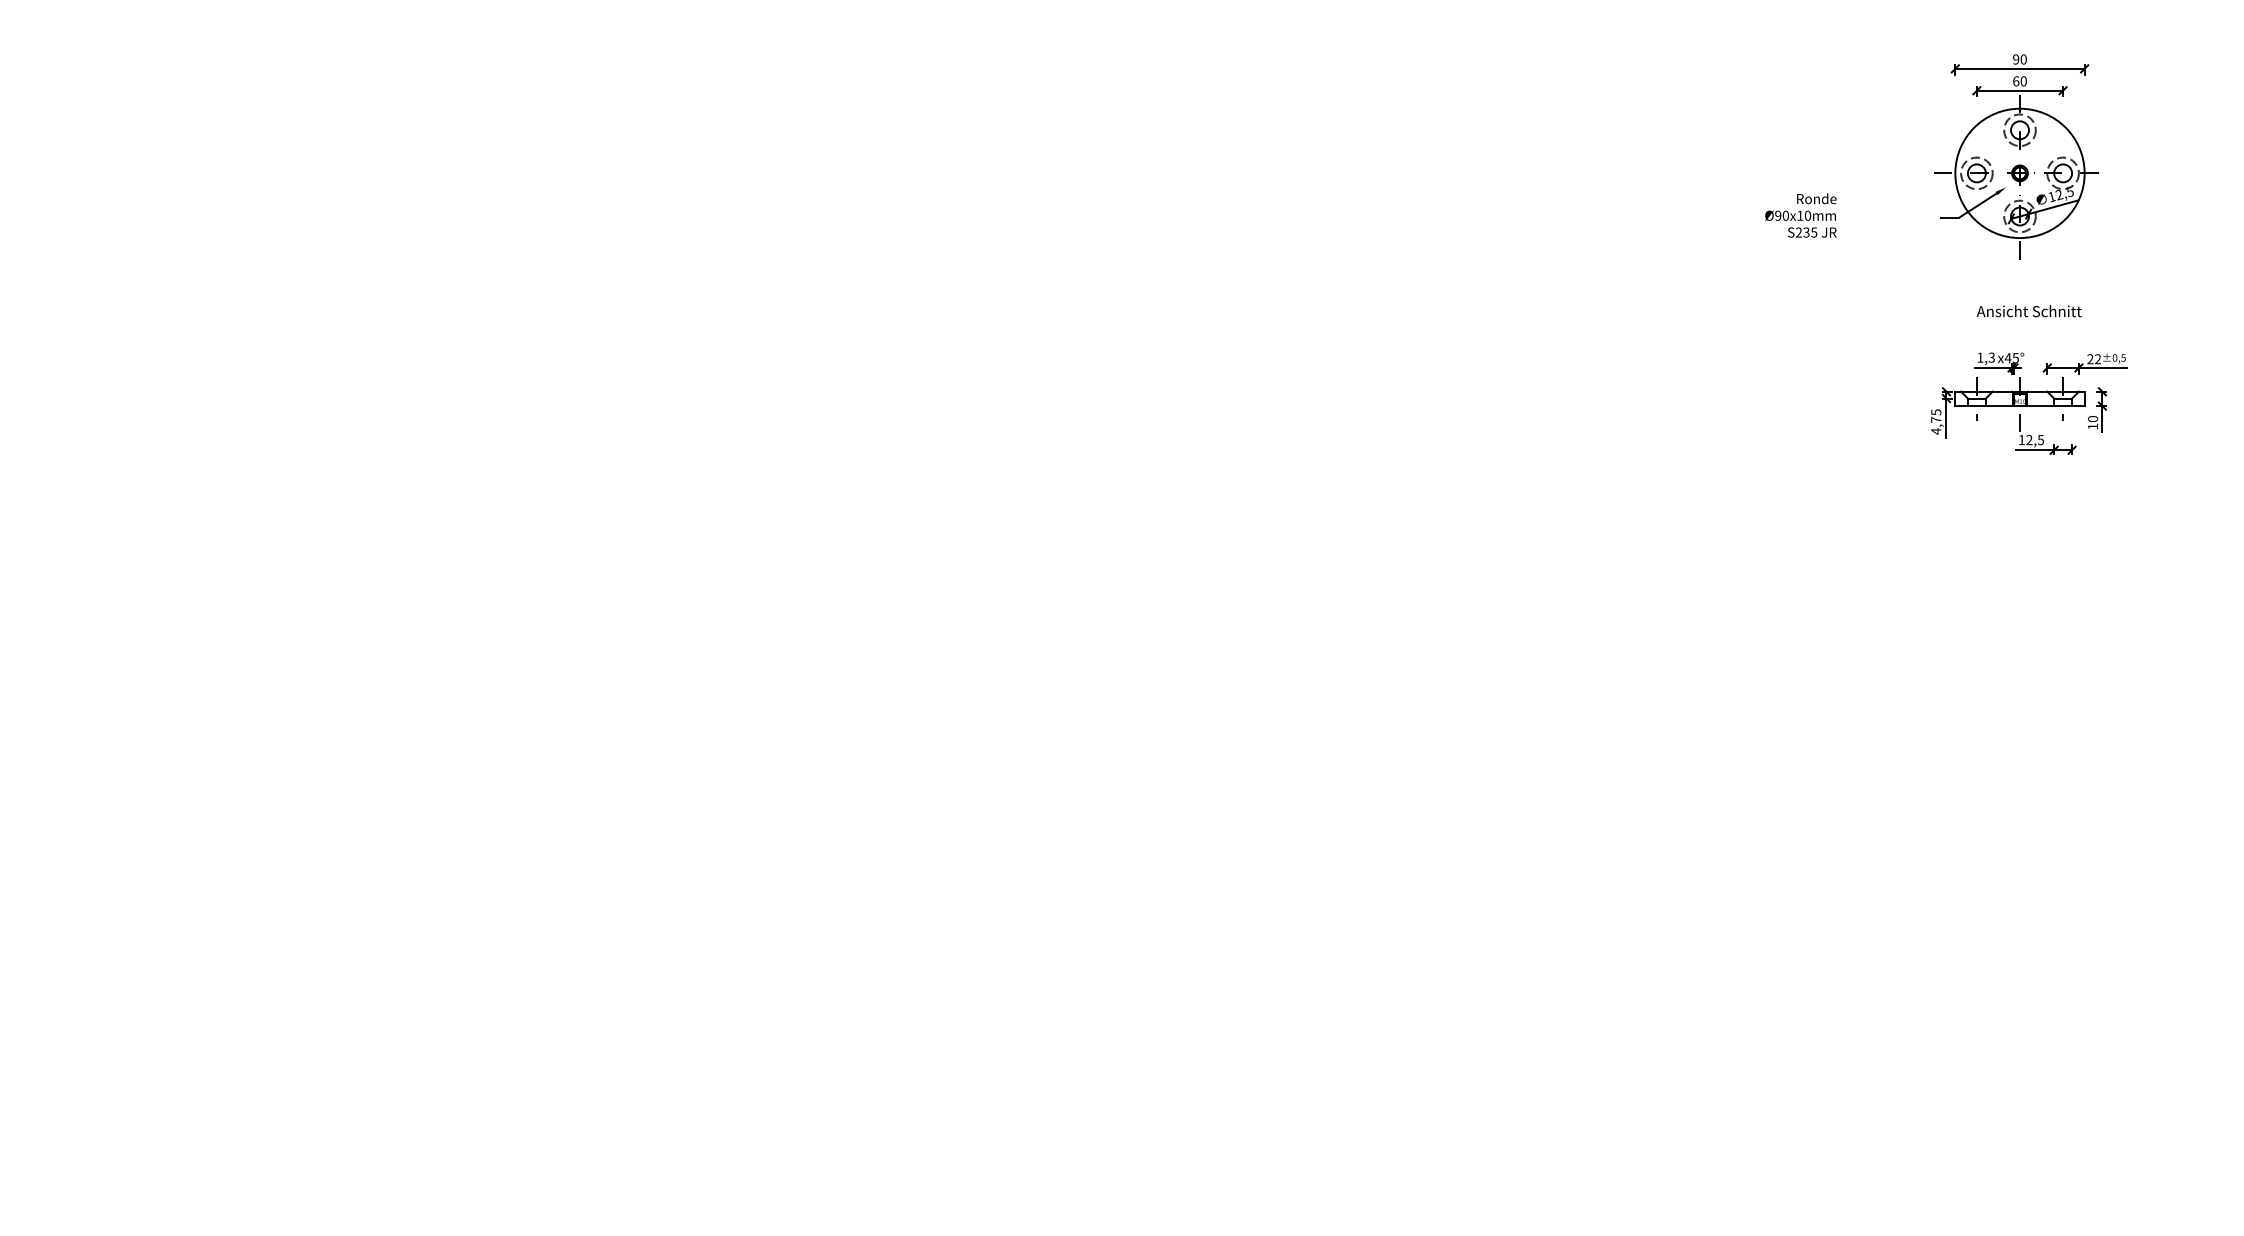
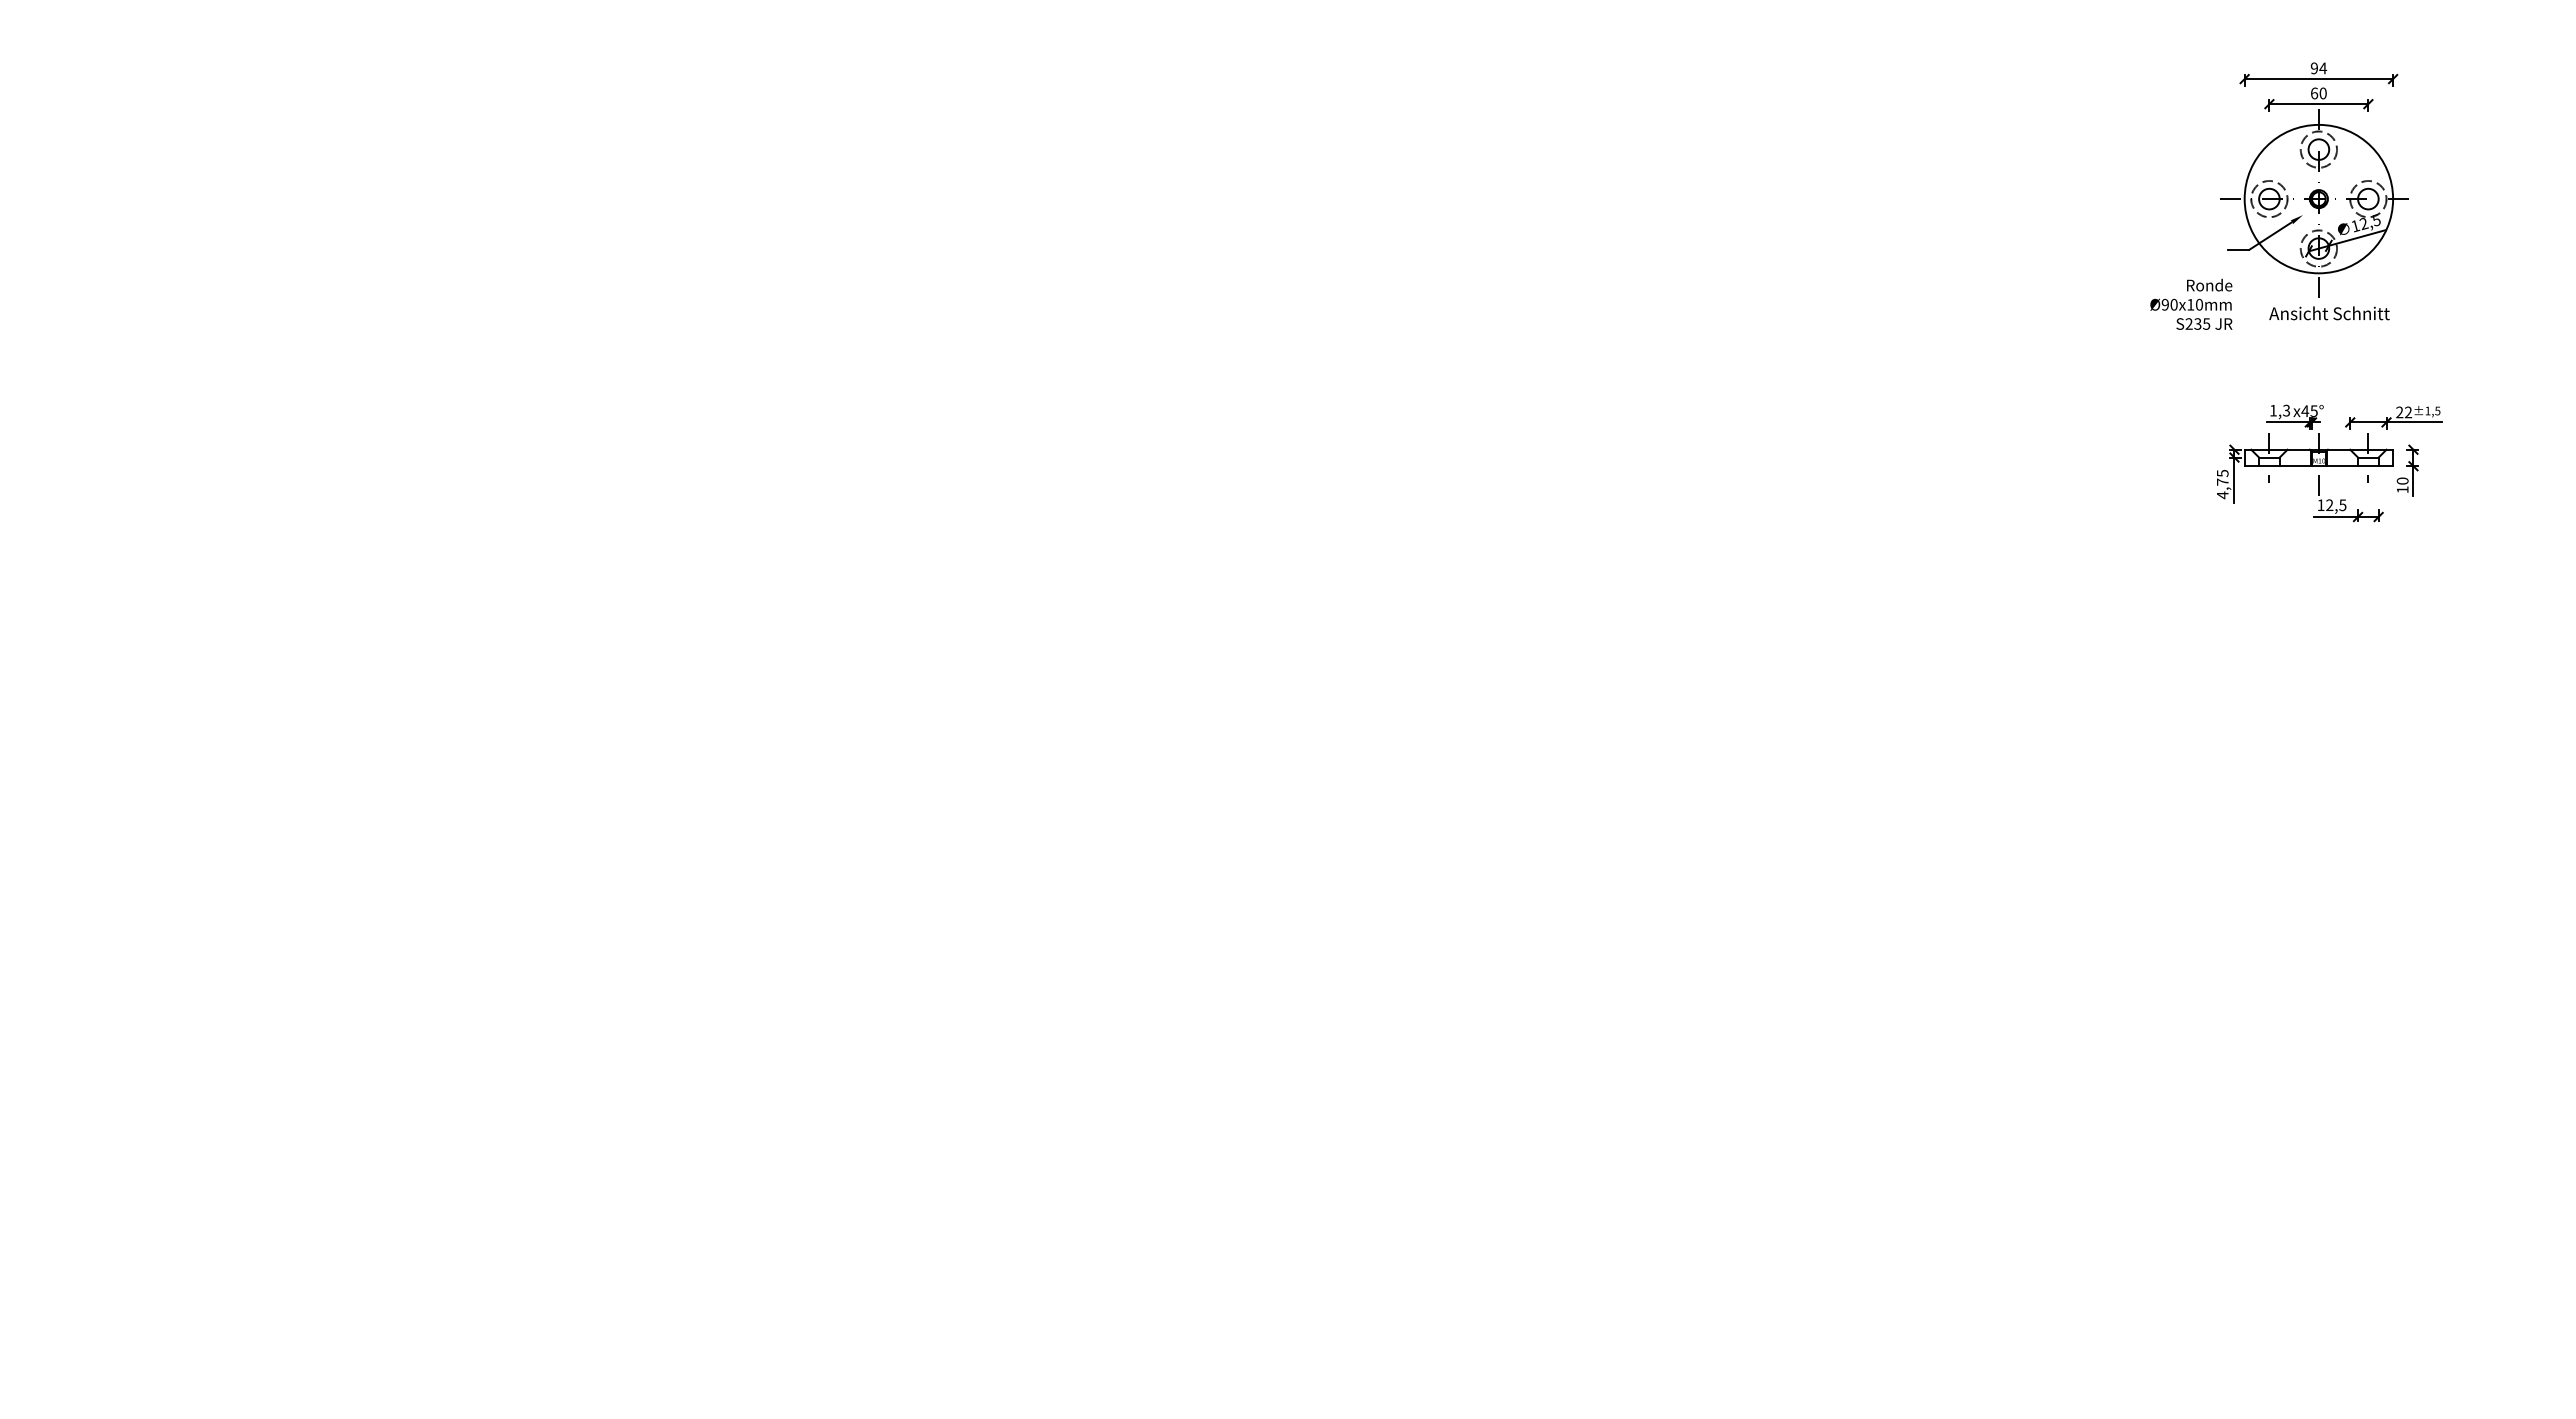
text: (2024, 59) -> (2323, 68), 90 -> 94
text: (1801, 214) -> (2191, 303), moved
text: (2029, 311) -> (2329, 313), moved
text: (2114, 357) -> (2427, 410), ±0,5 -> ±1,5

